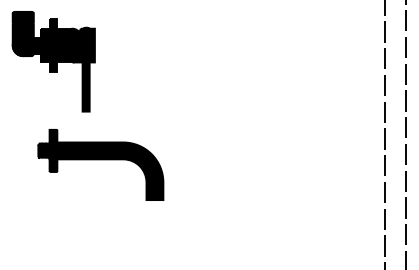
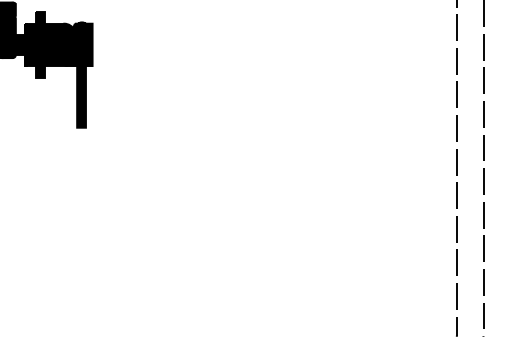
part: (100, 164) -> (99, 194), removed

